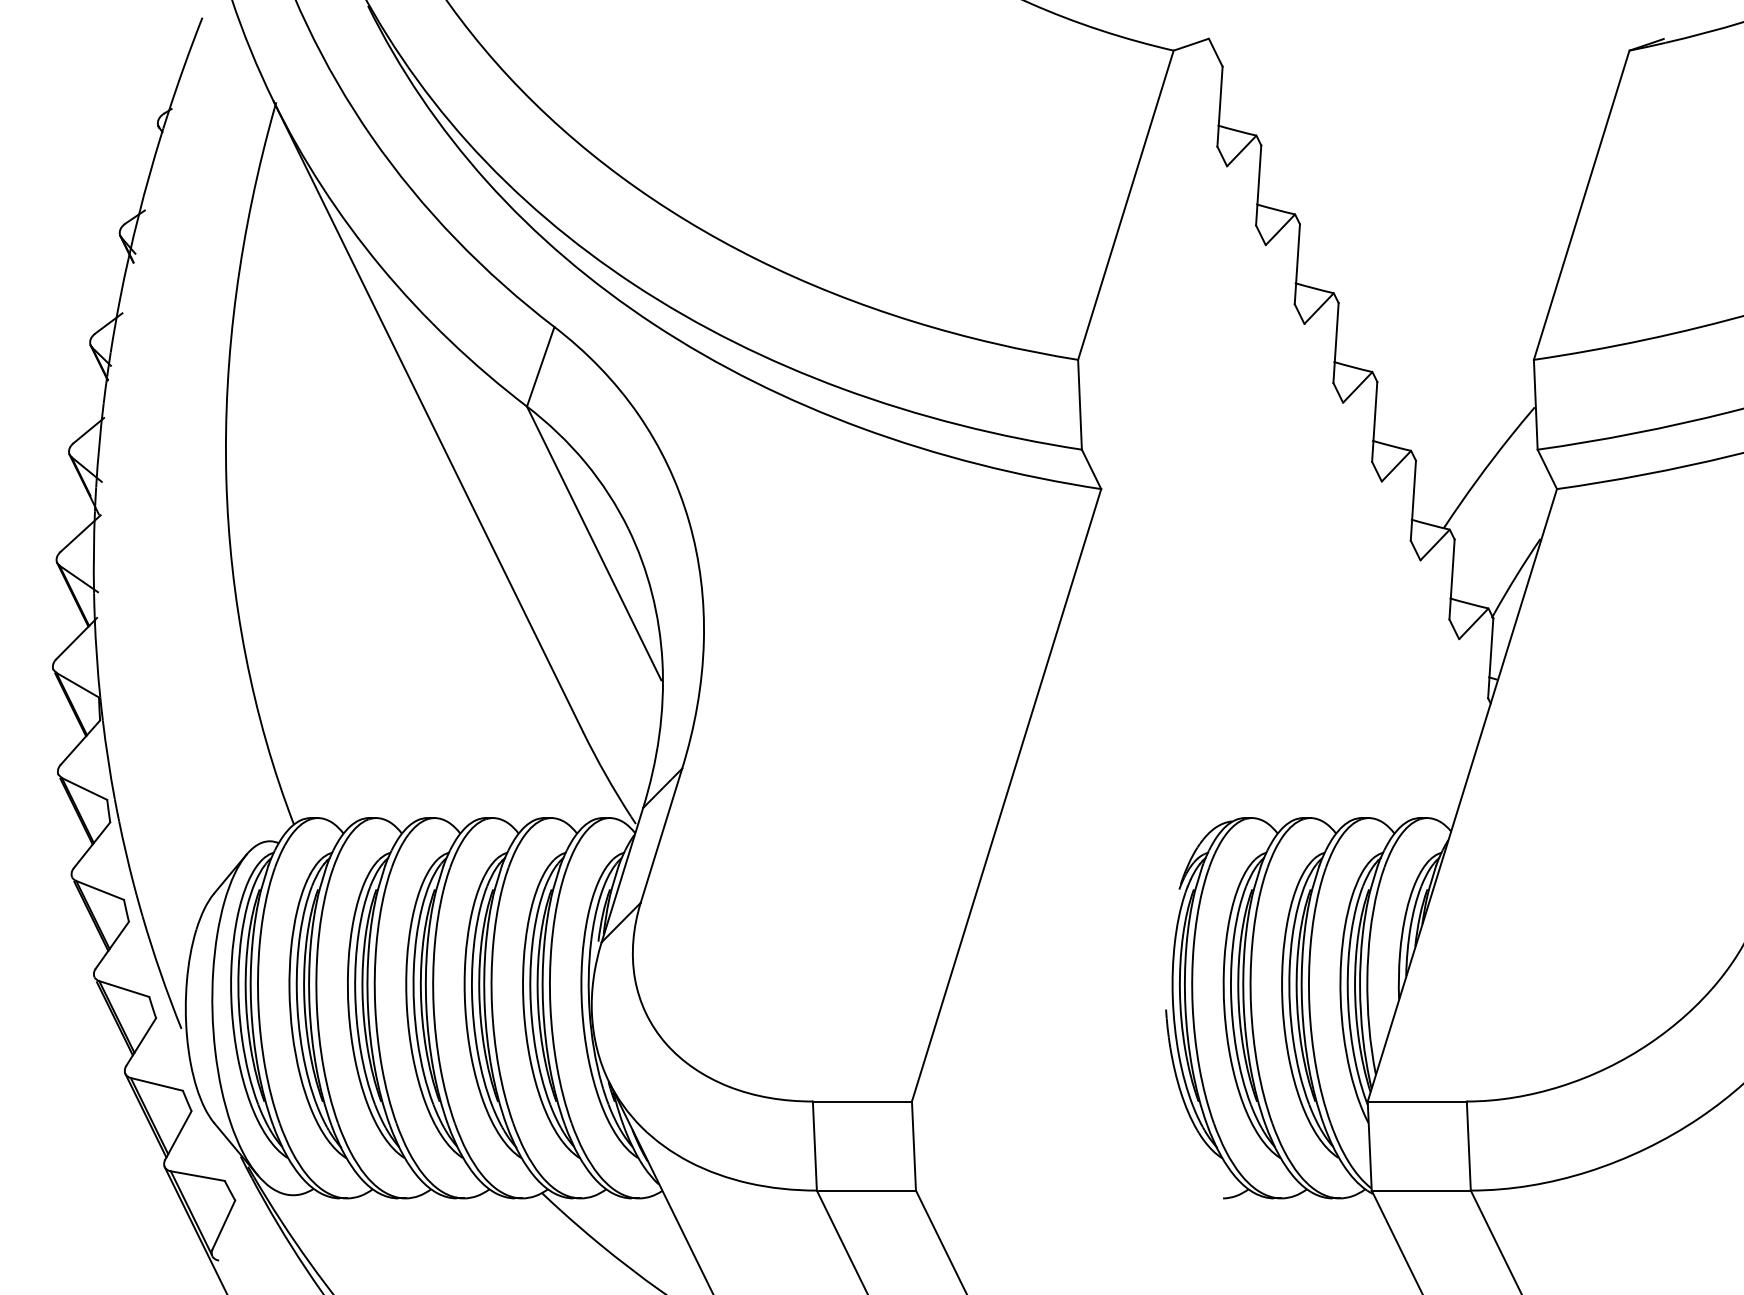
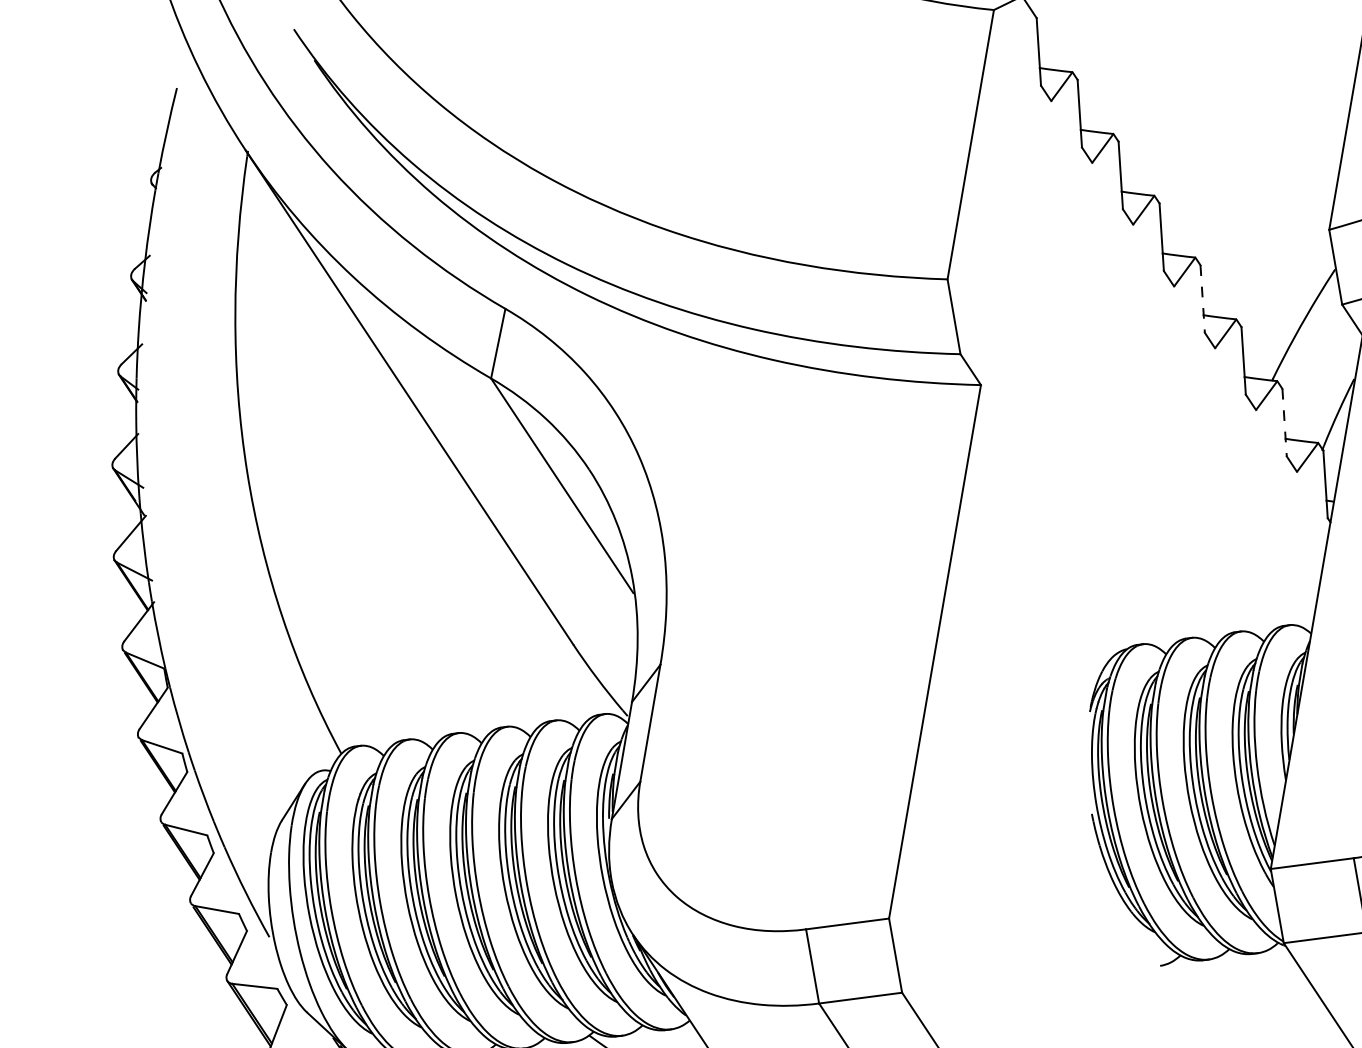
line: (1374, 422) -> (1202, 299), solid -> dashed
line: (1452, 580) -> (1285, 423), solid -> dashed

